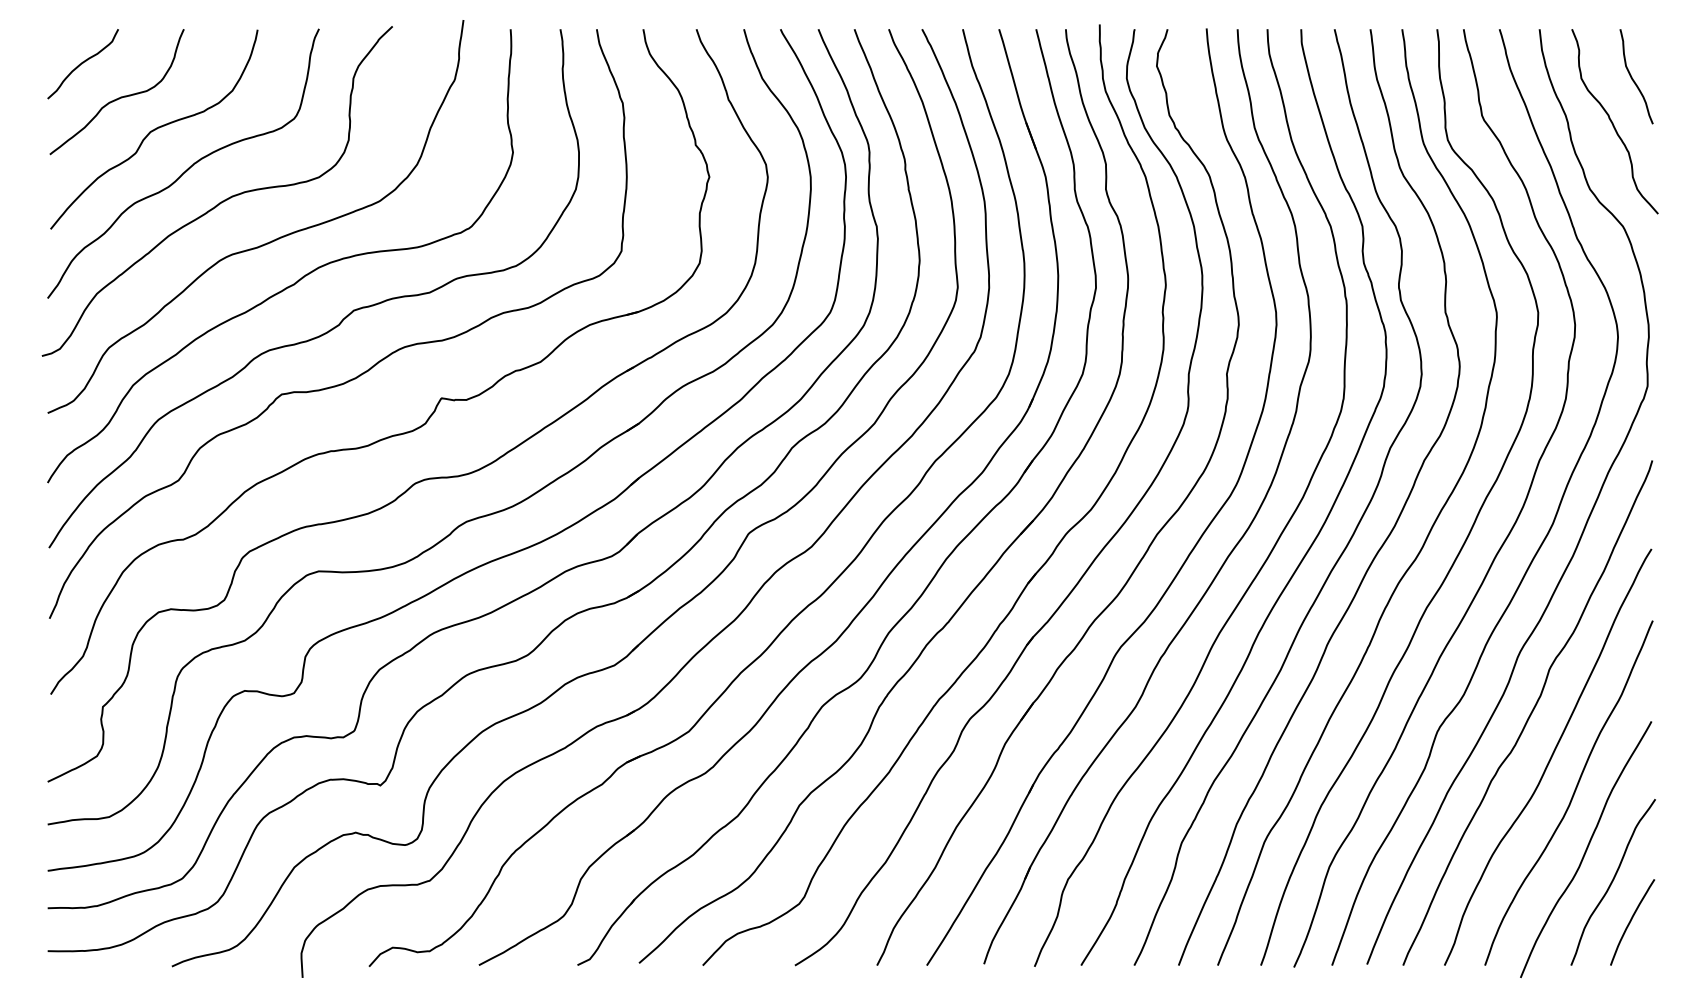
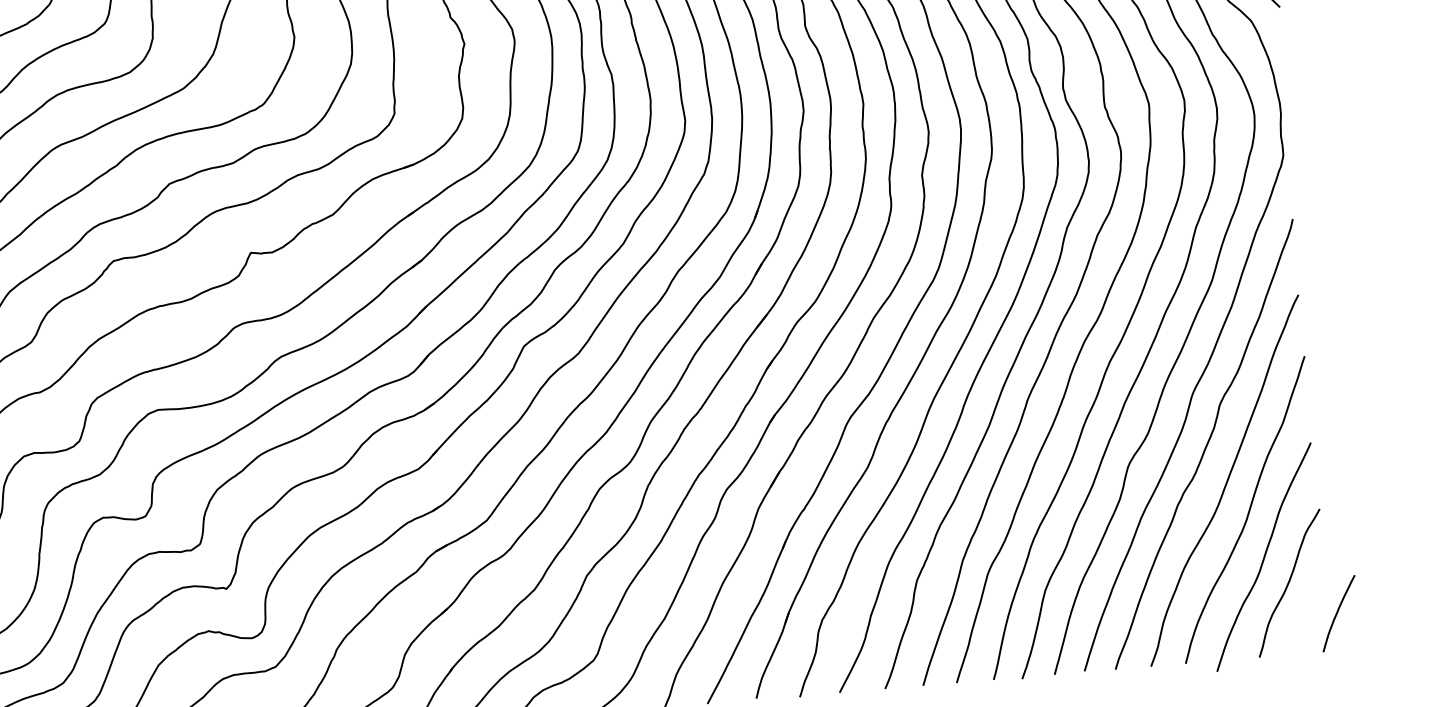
curve: (1631, 921) -> (1338, 612), moved

